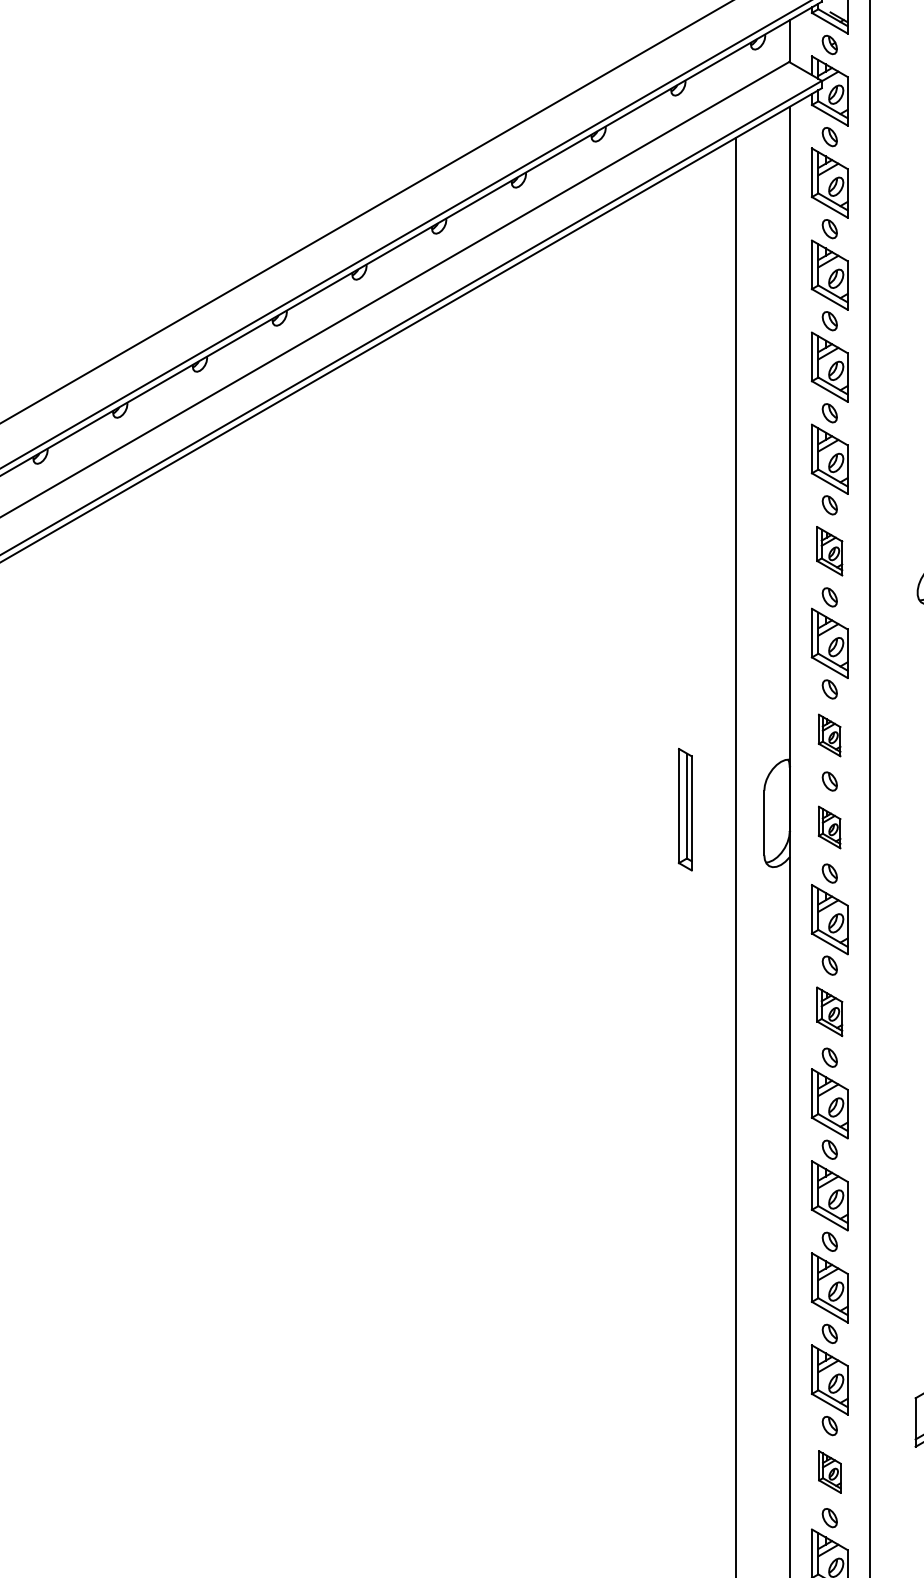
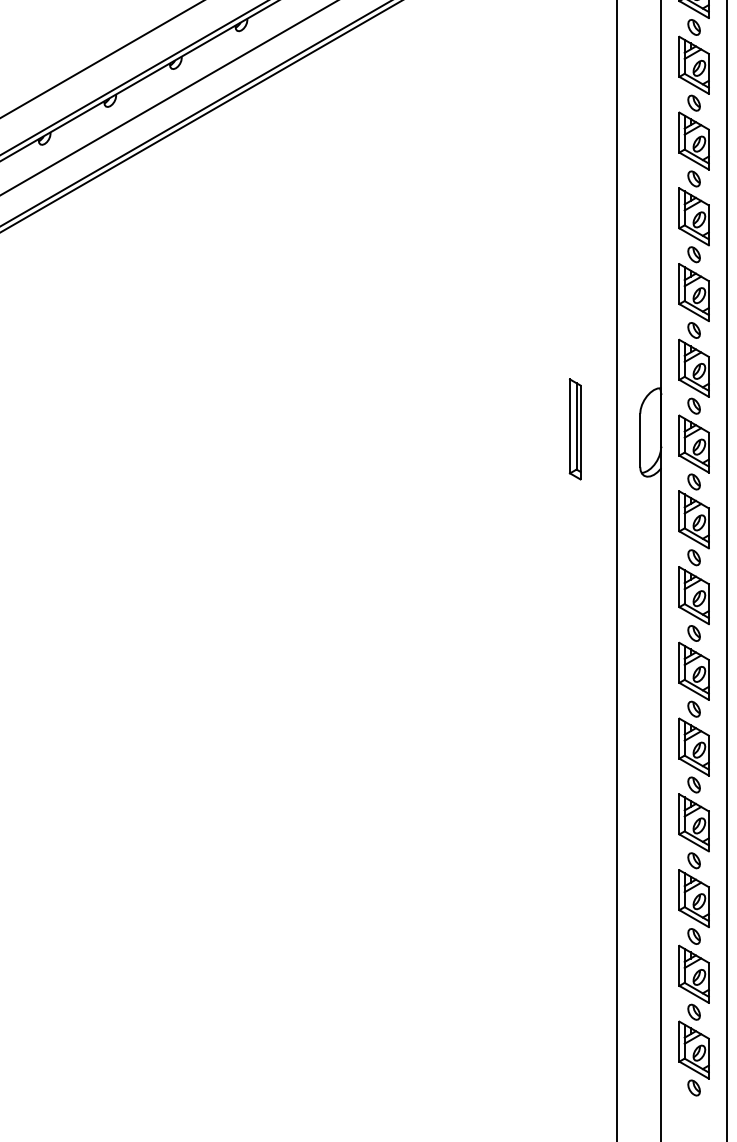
part: (829, 550) -> (693, 216), size x1.43
part: (829, 735) -> (693, 368), size x1.67
part: (829, 827) -> (693, 444), size x1.67
part: (829, 1011) -> (693, 595), size x1.43
part: (829, 1471) -> (693, 973), size x1.67

